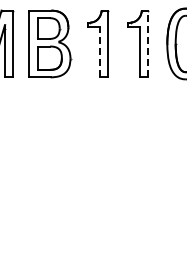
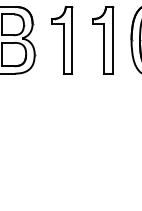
line: (148, 43) -> (112, 39), dashed -> solid
line: (99, 51) -> (63, 47), dashed -> solid

